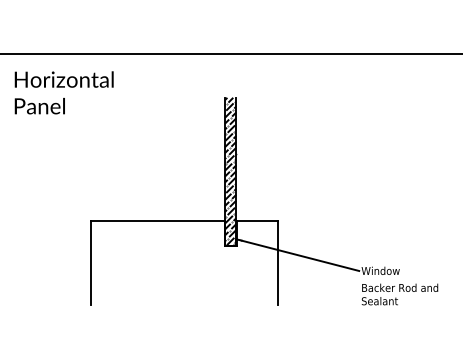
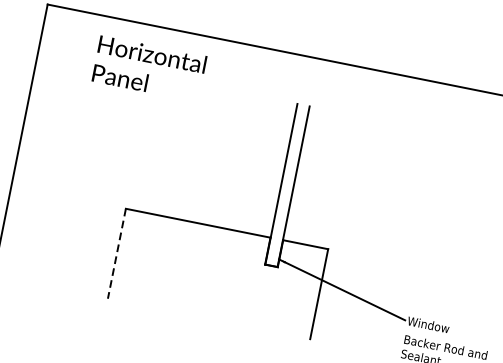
text: (63, 92) -> (148, 68), moved
hatch: (230, 171) -> (287, 184), removed
line: (91, 263) -> (117, 254), solid -> dashed

